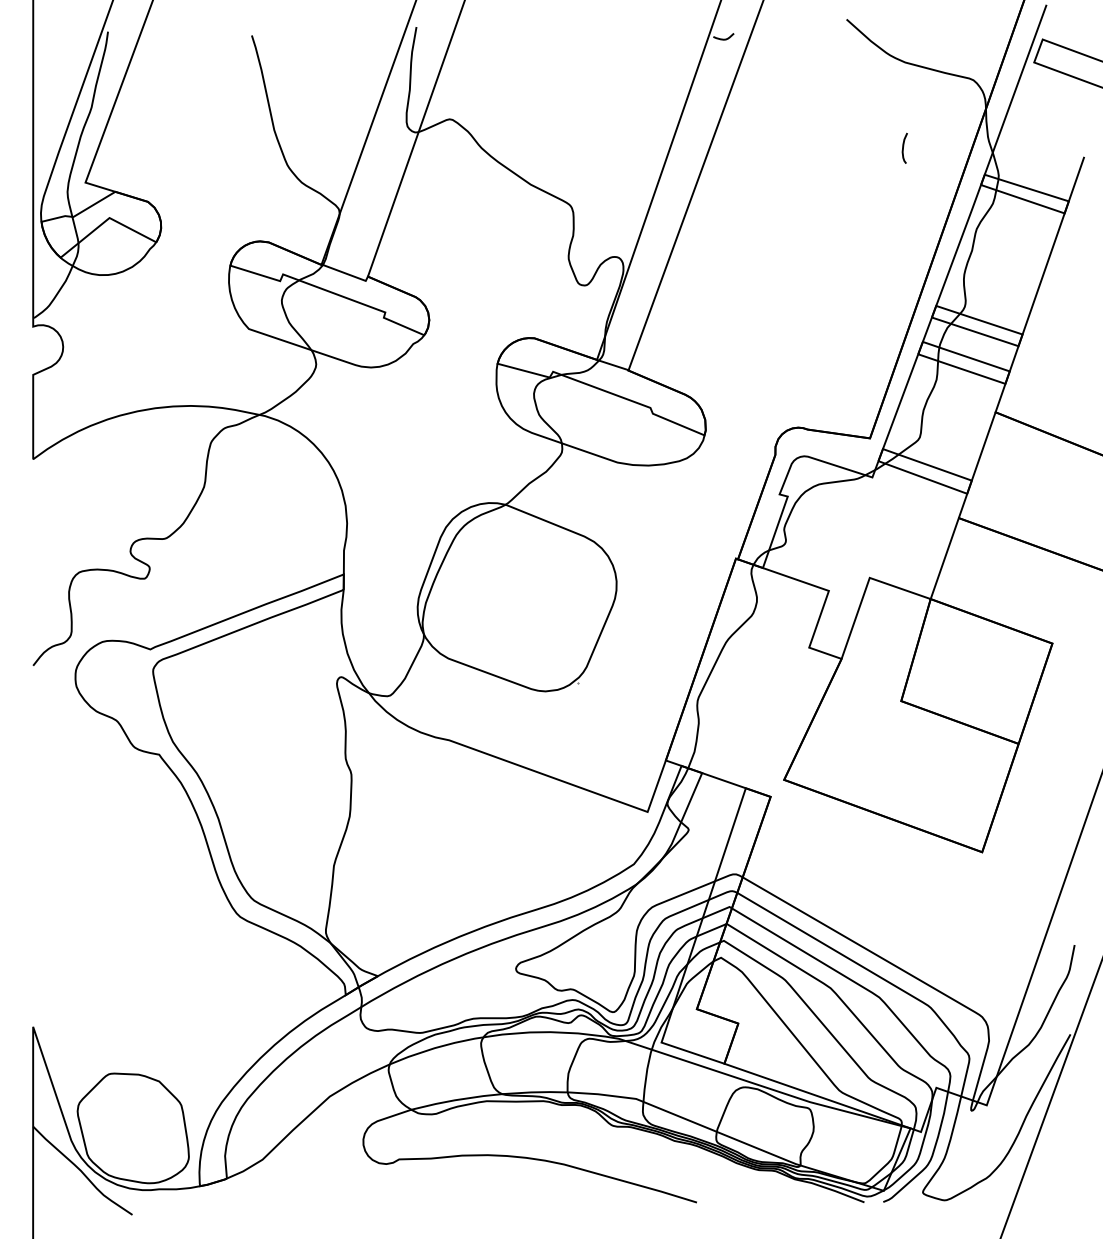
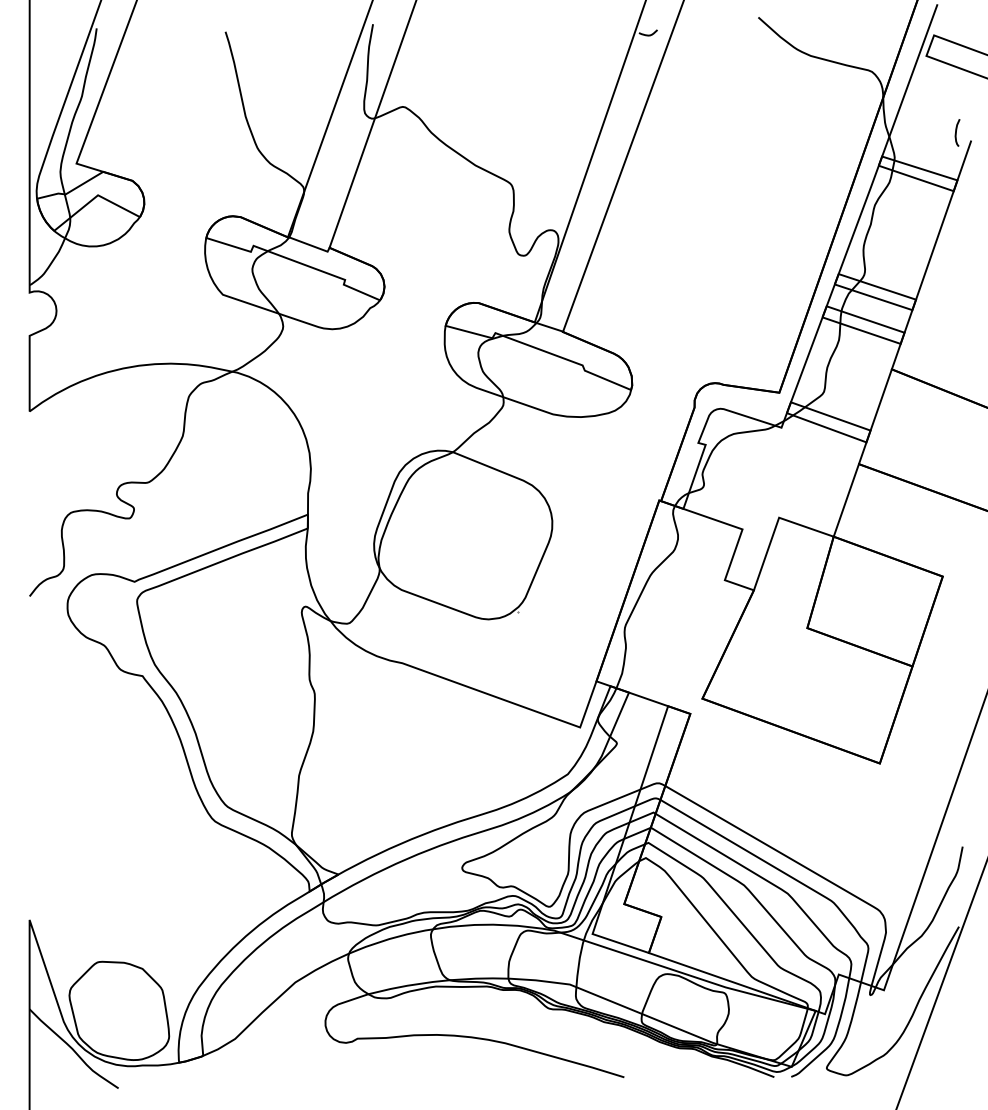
curve: (903, 147) -> (956, 132), moved

